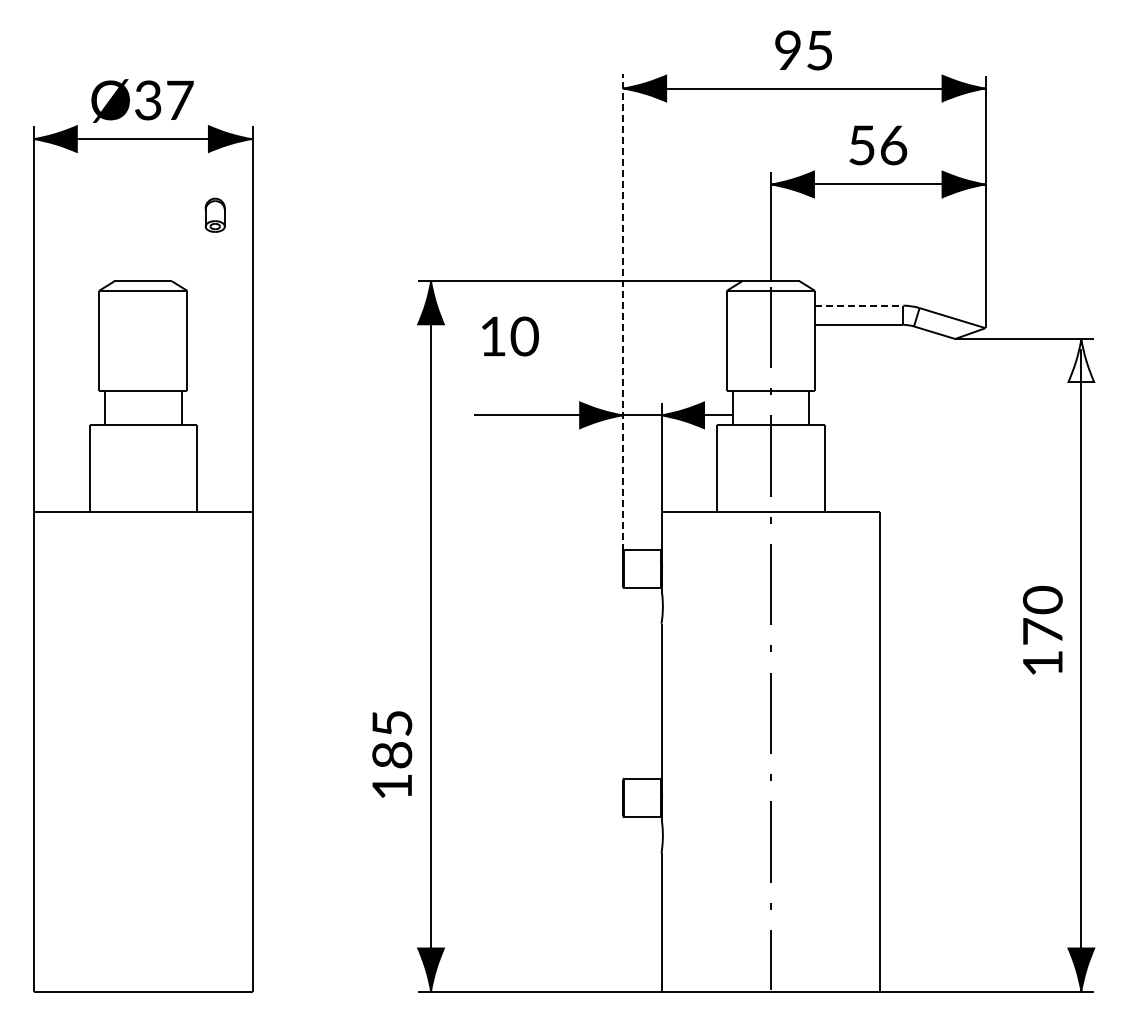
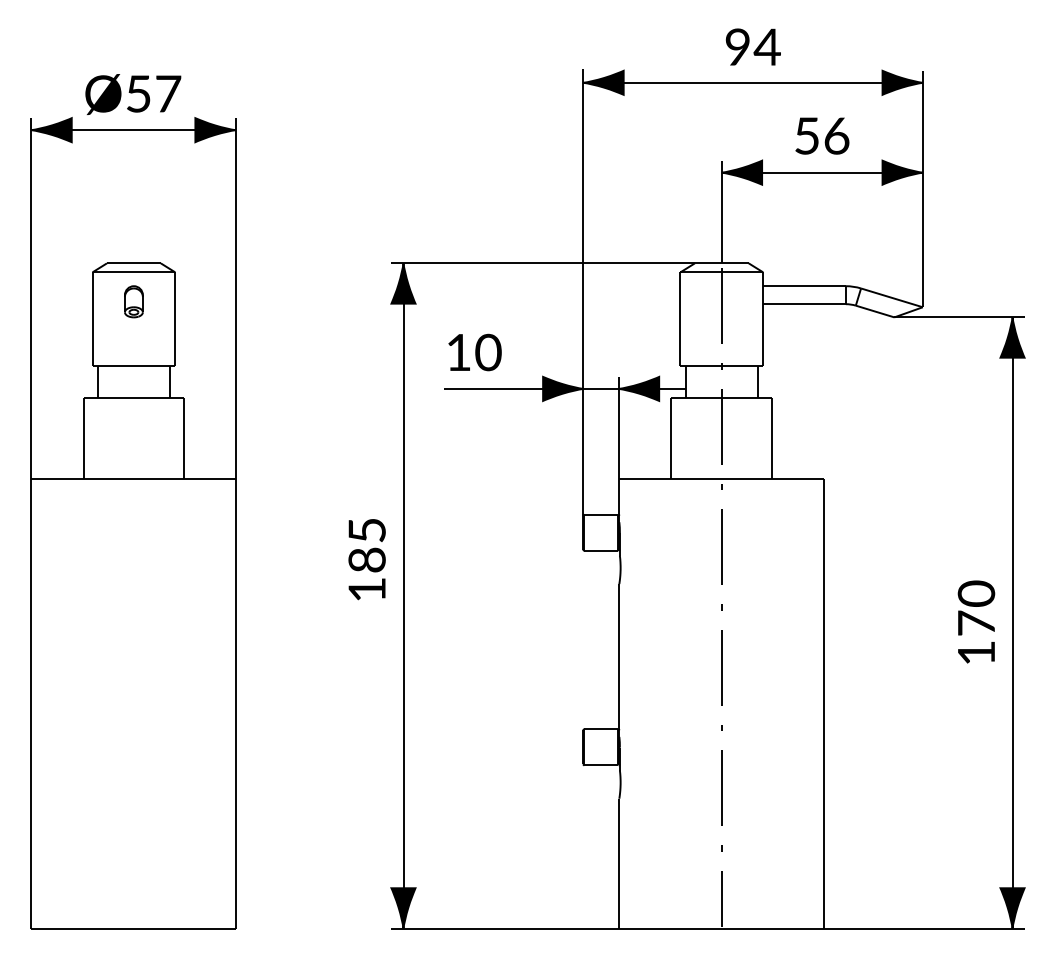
text: (819, 50) -> (767, 47), 95 -> 94
text: (148, 100) -> (138, 94), Ø37 -> Ø57
part: (214, 214) -> (133, 301), moved
line: (859, 305) -> (804, 286), dashed -> solid
line: (623, 311) -> (583, 291), dashed -> solid
text: (510, 336) -> (475, 352), moved
fill: (1081, 360) -> (1012, 337), added
text: (1042, 629) -> (976, 621), moved
text: (392, 754) -> (367, 559), moved

